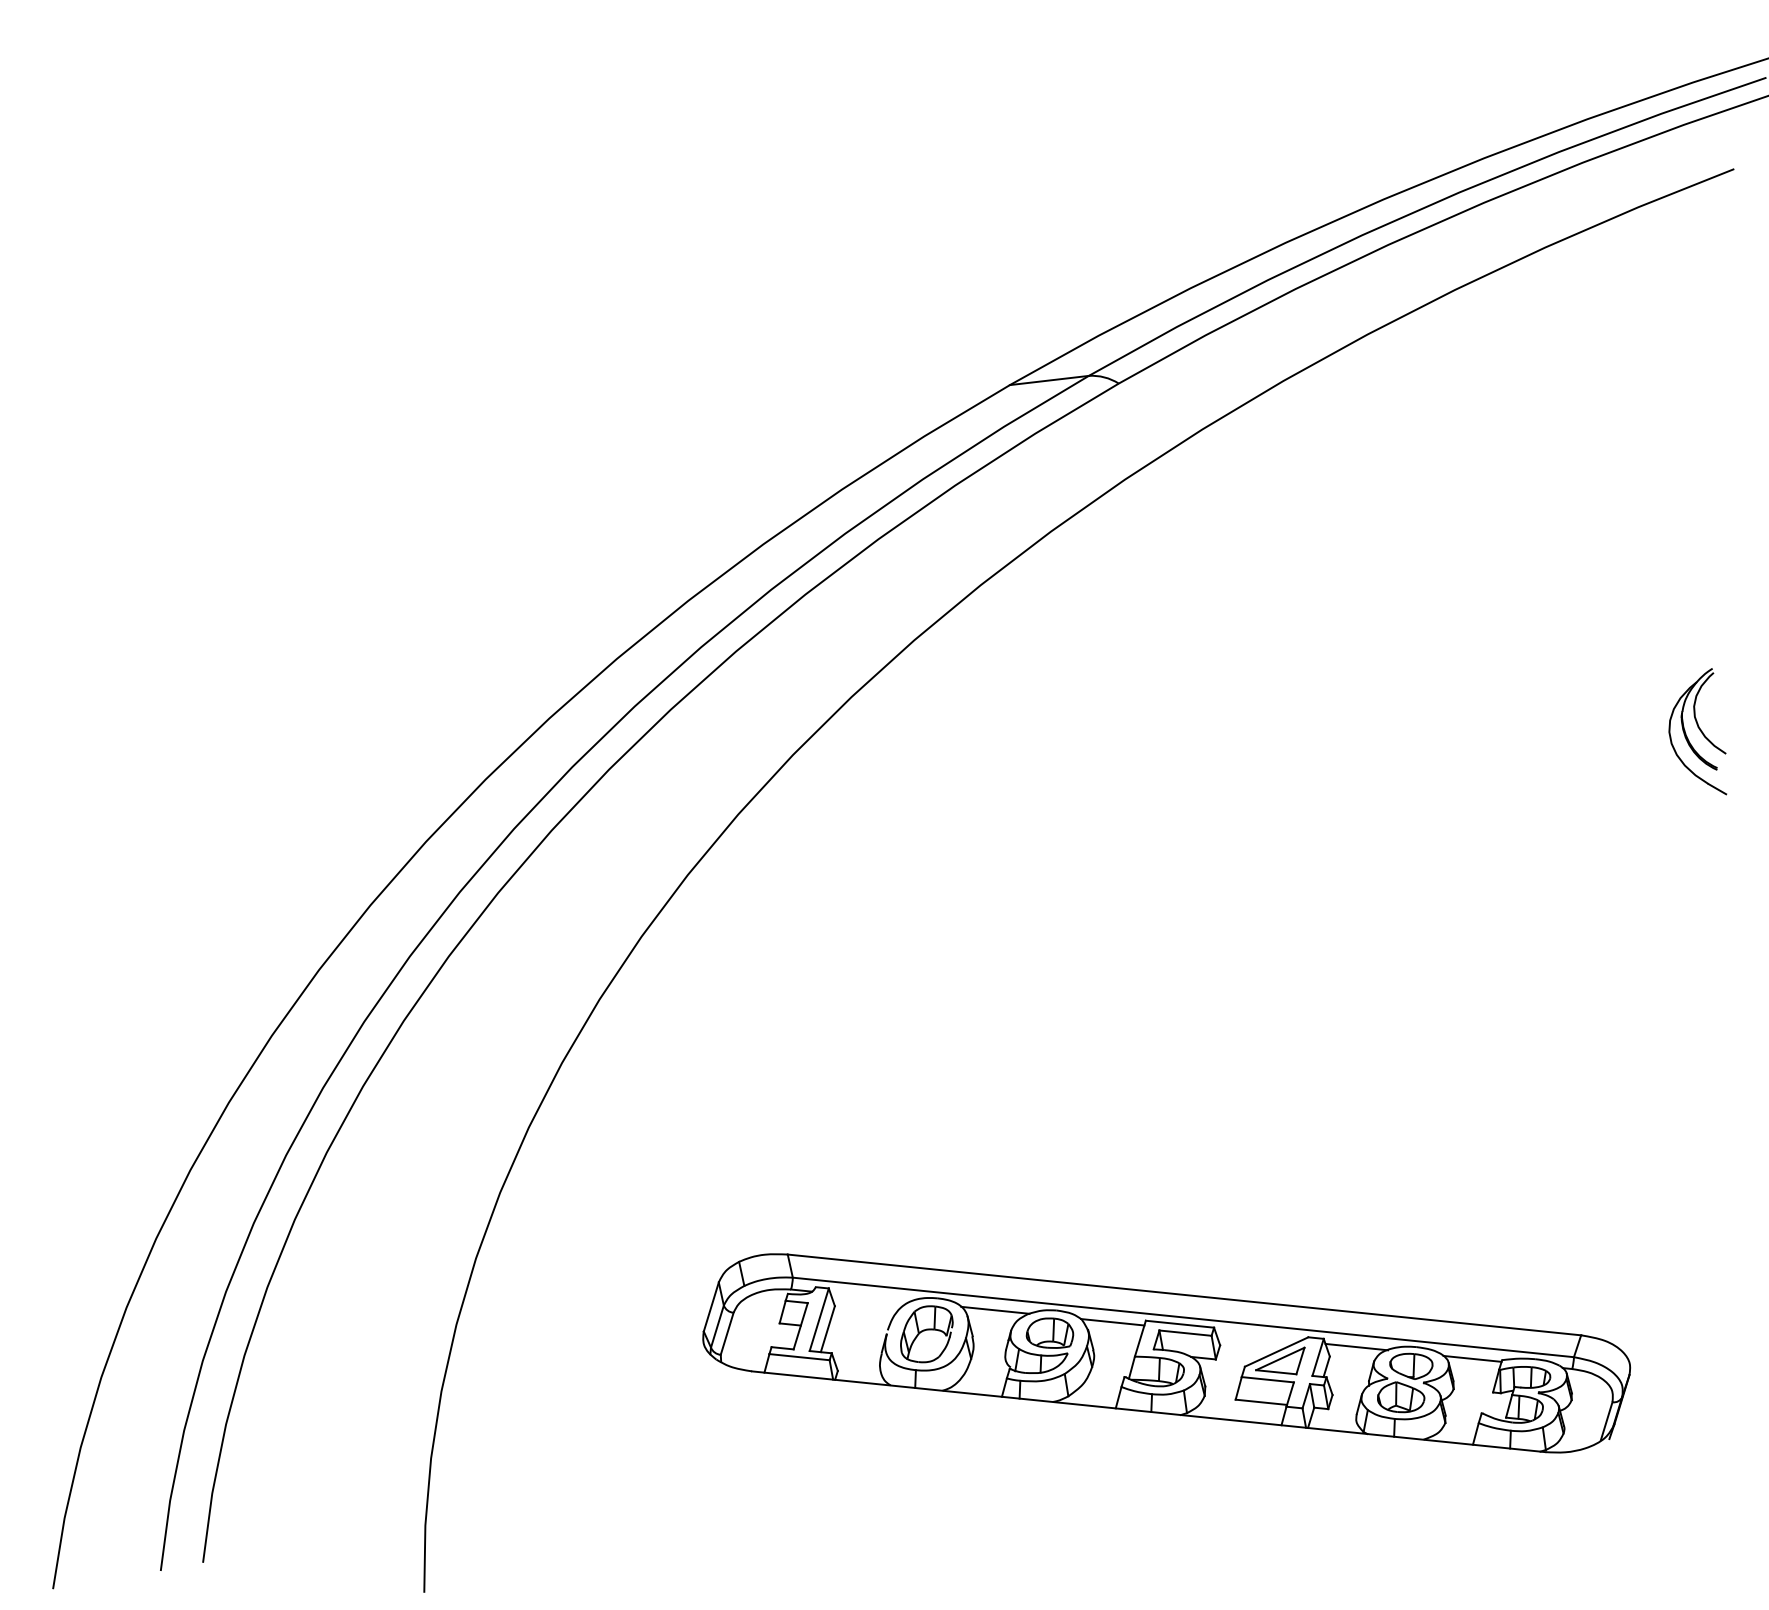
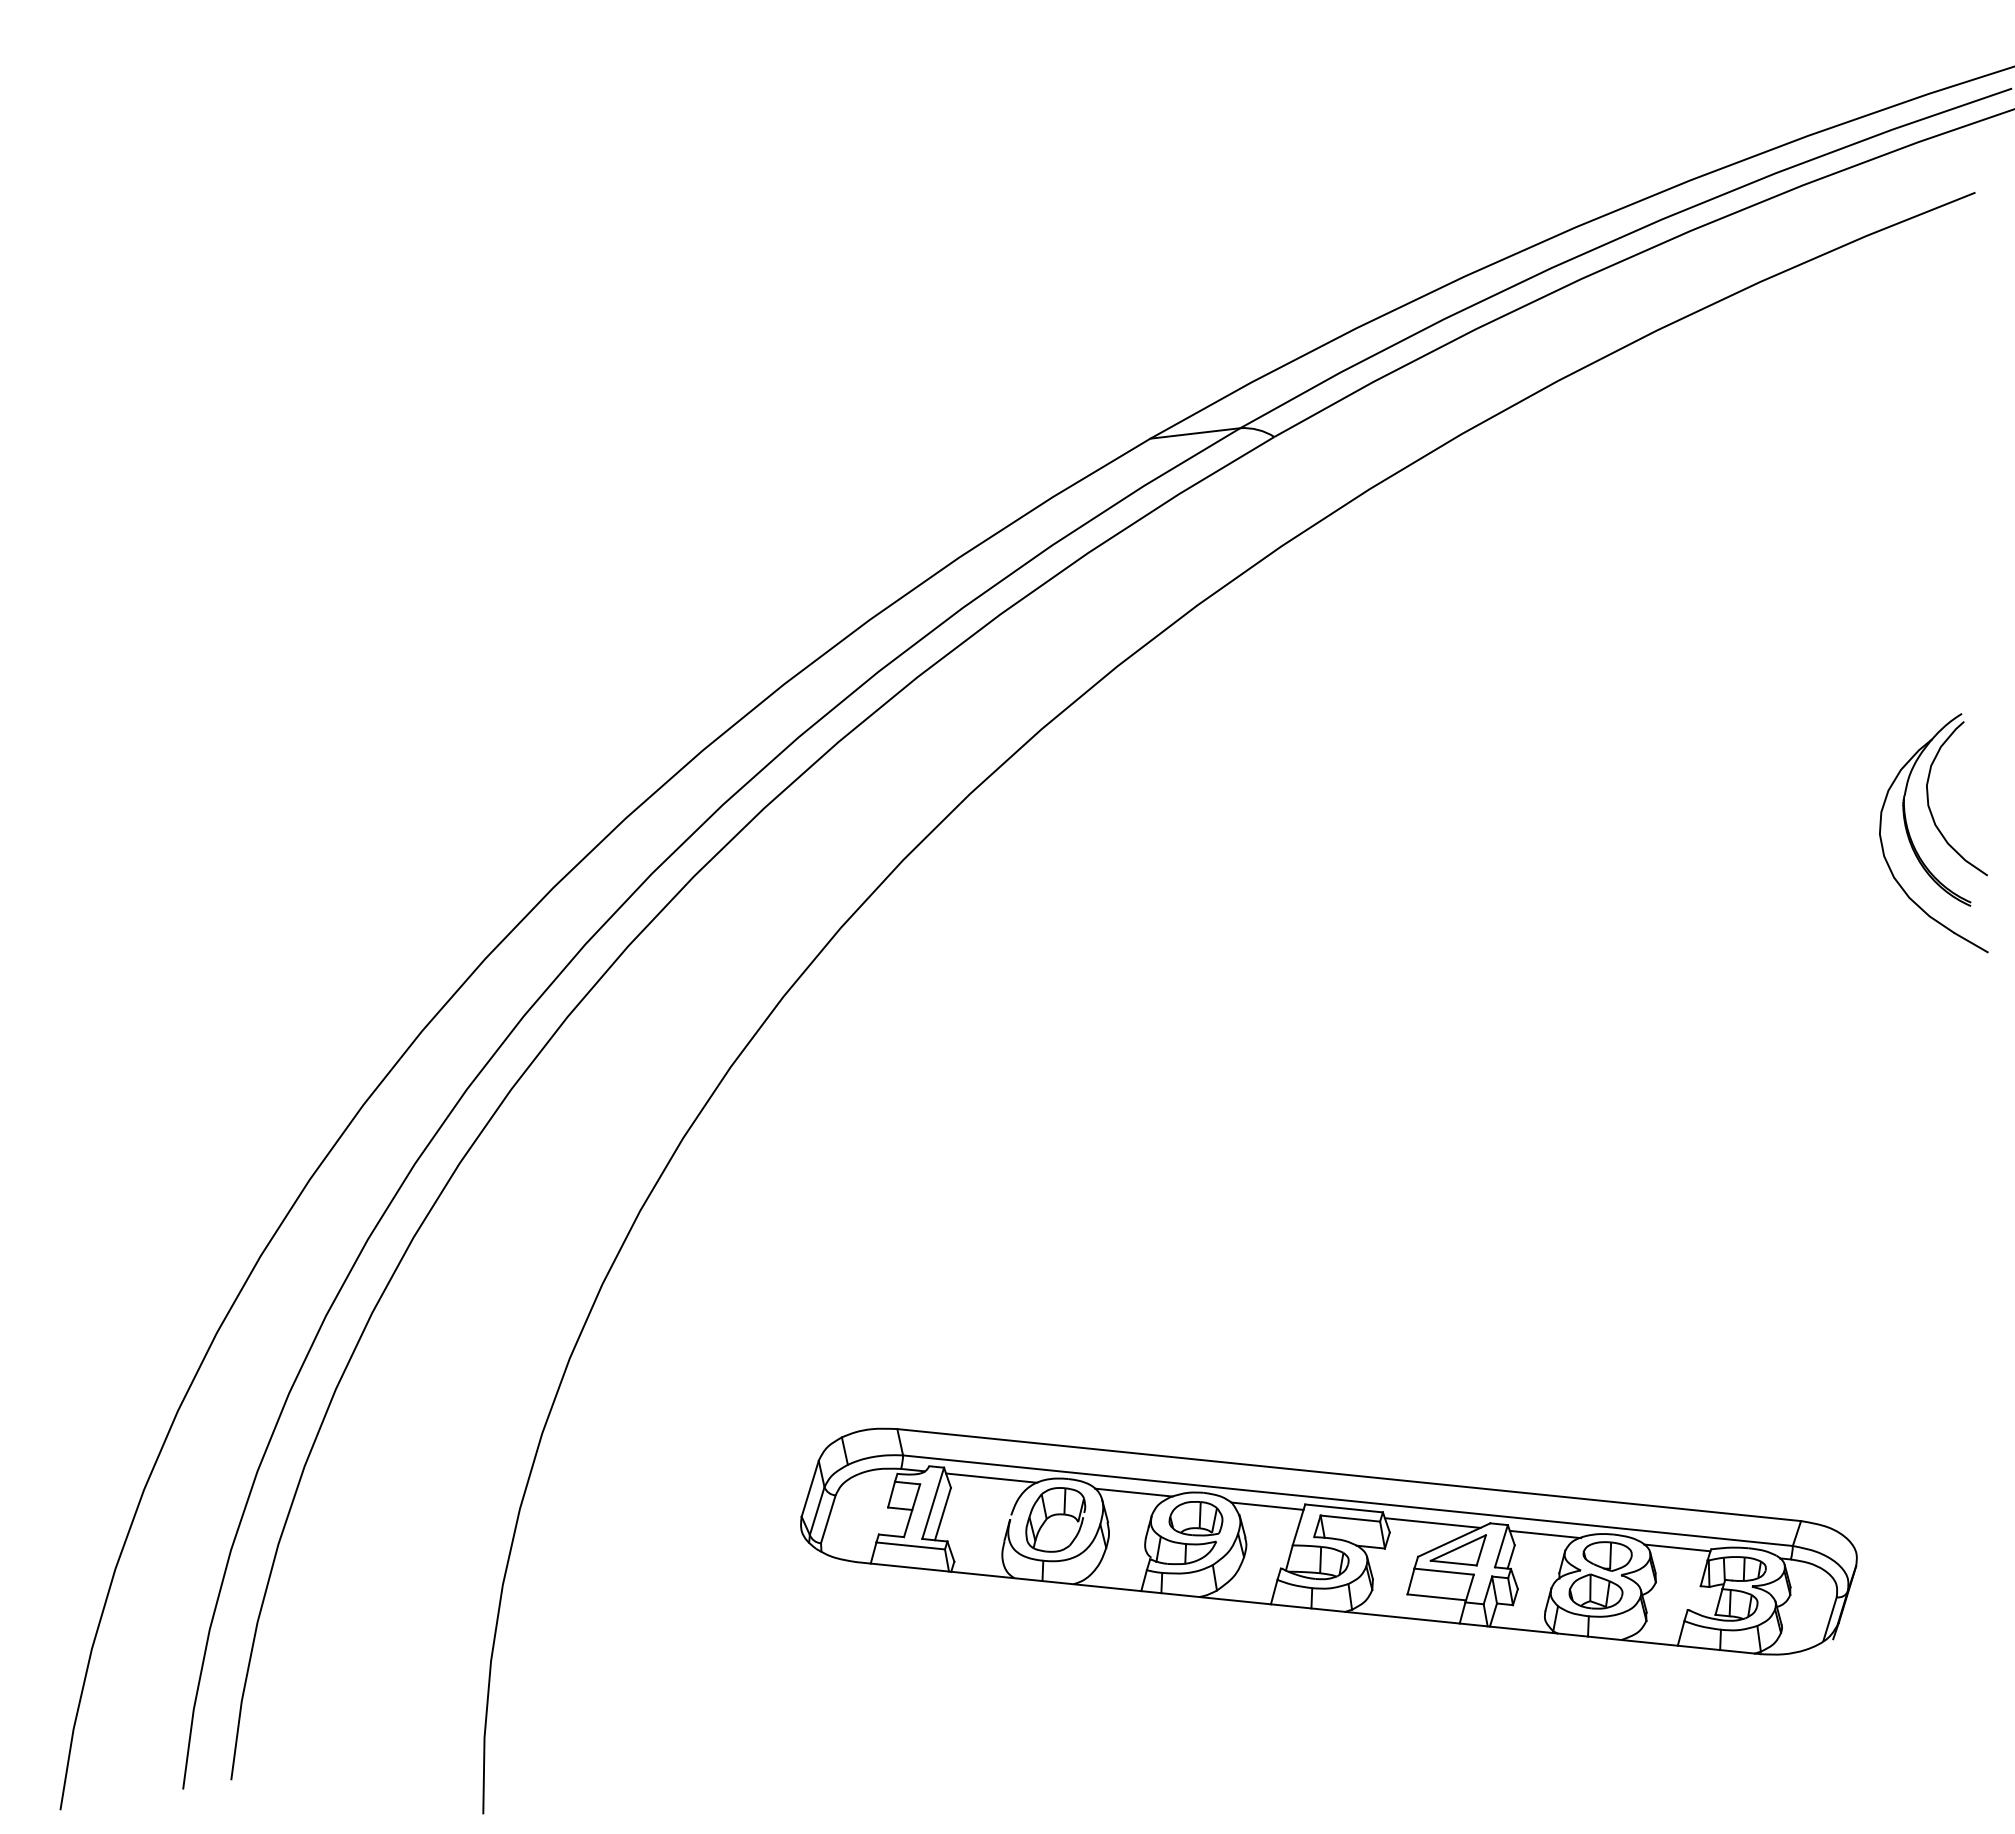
part: (1697, 731) -> (1933, 833), size x1.67
line: (870, 1297) -> (991, 1477), added
line: (1257, 1336) -> (1432, 1522), added

